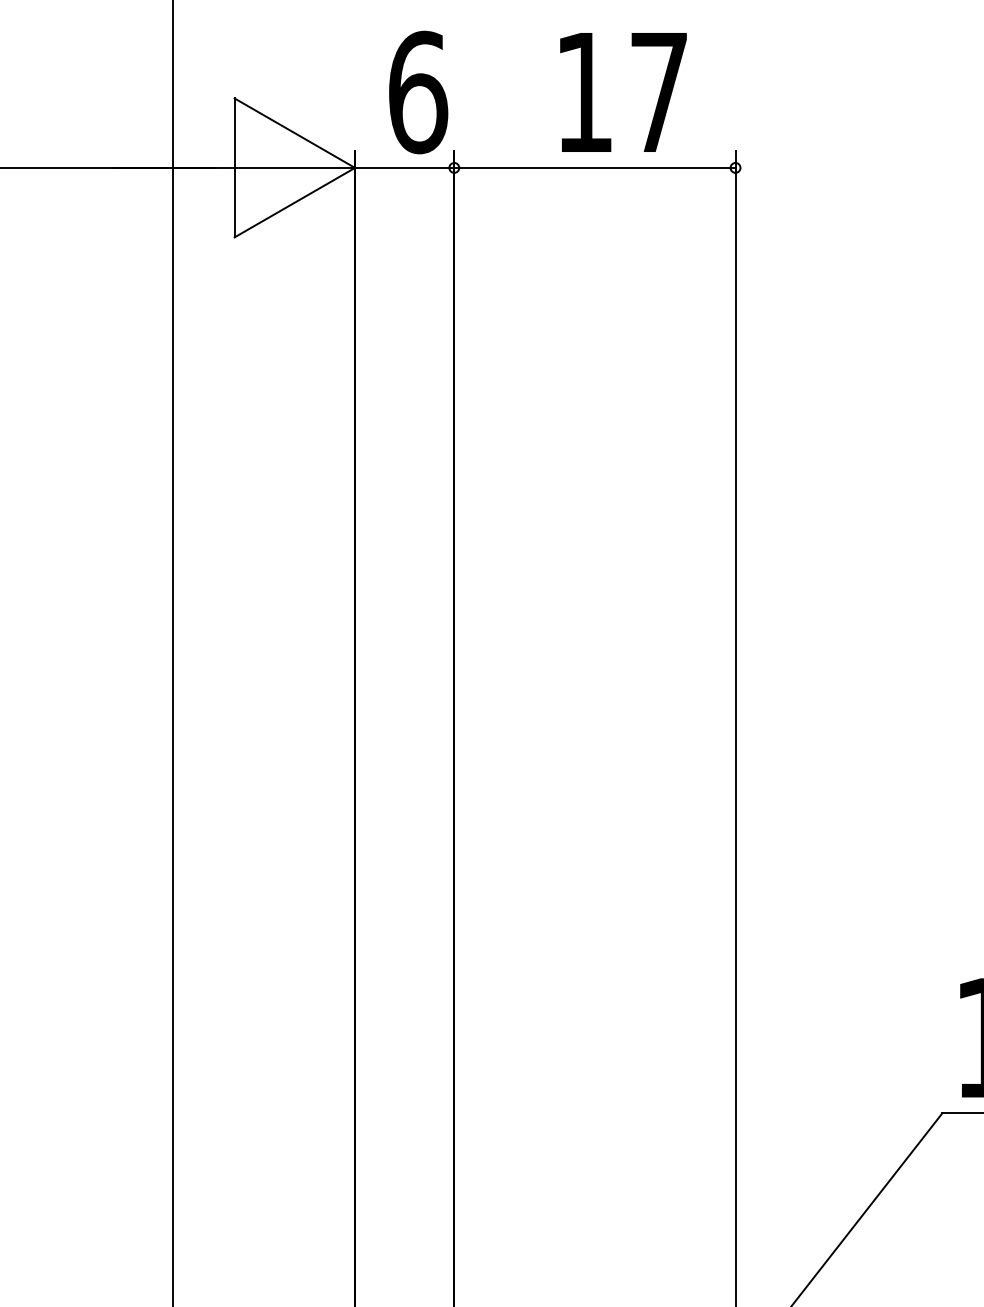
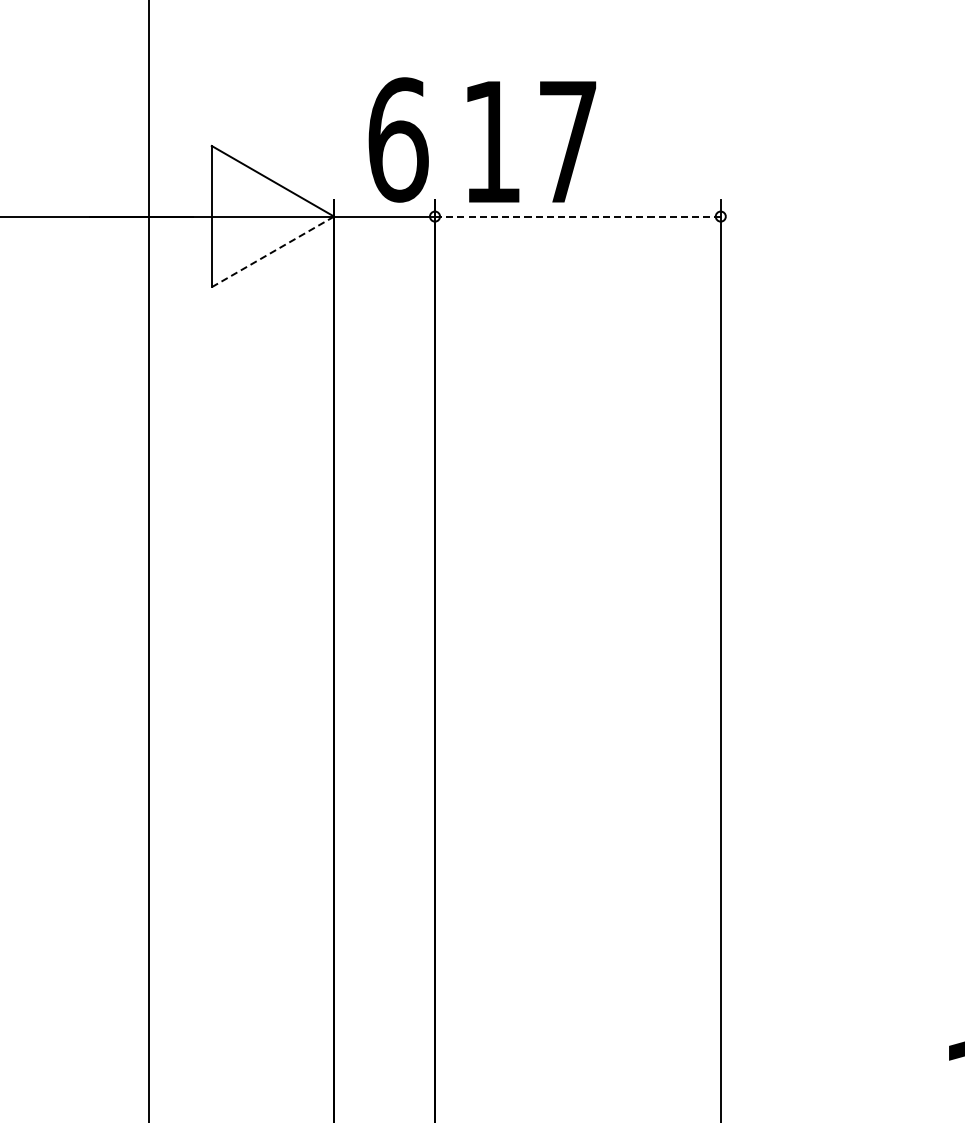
text: (623, 92) -> (531, 141), moved
line: (594, 167) -> (577, 216), solid -> dashed
line: (294, 202) -> (272, 251), solid -> dashed

